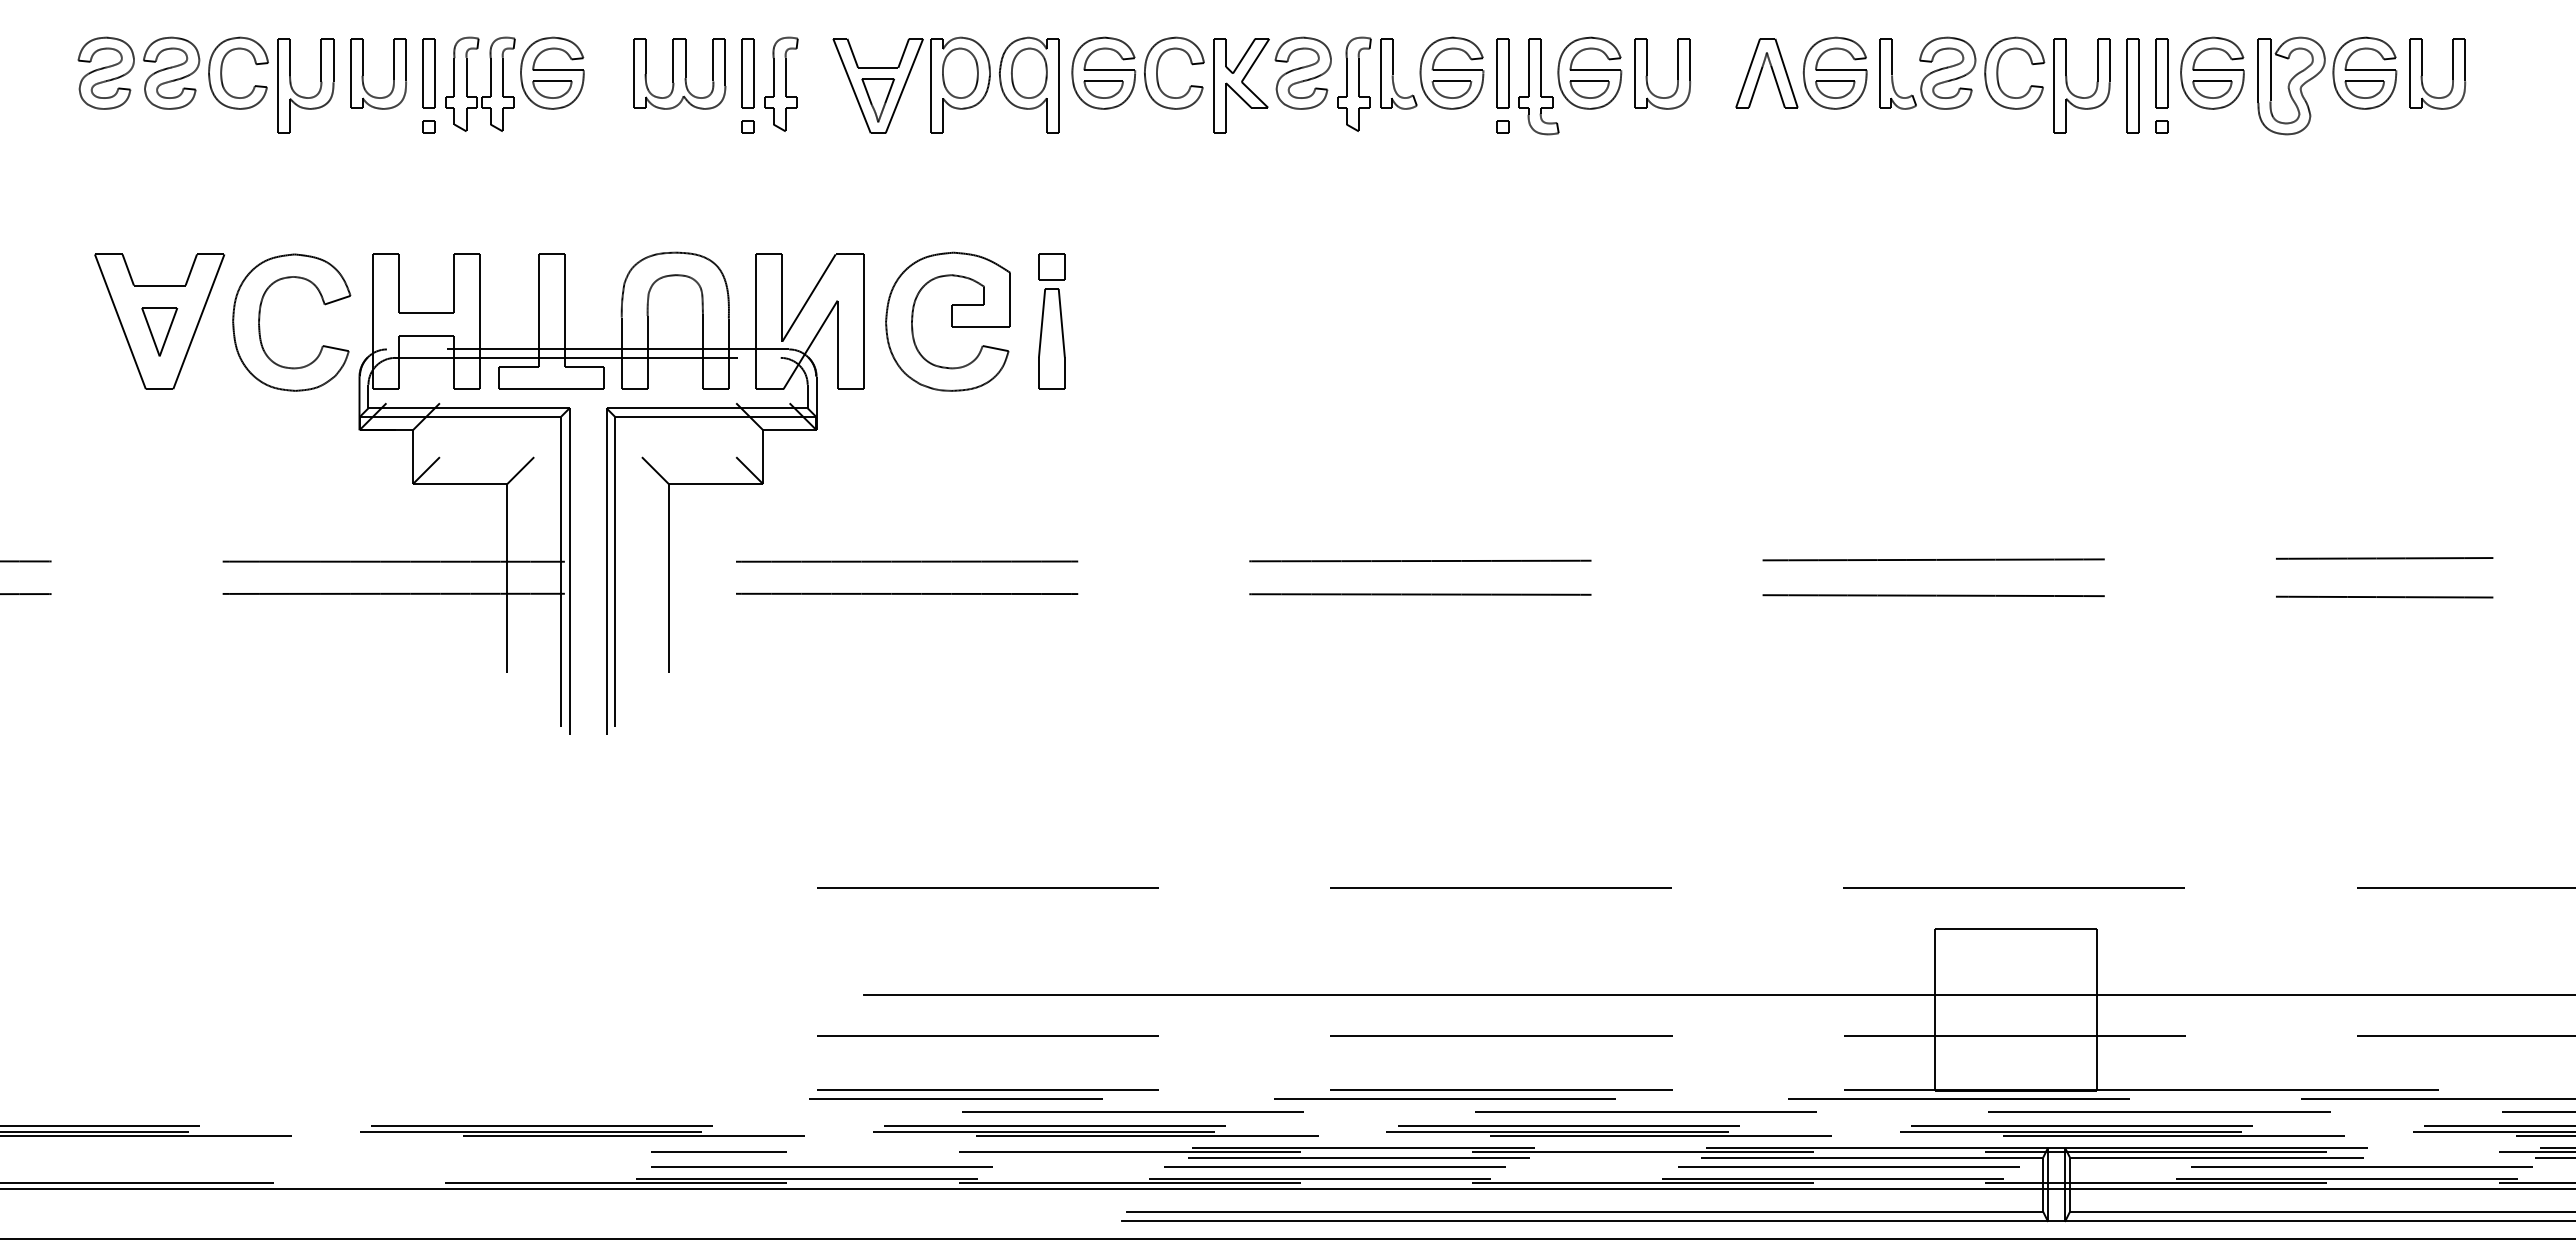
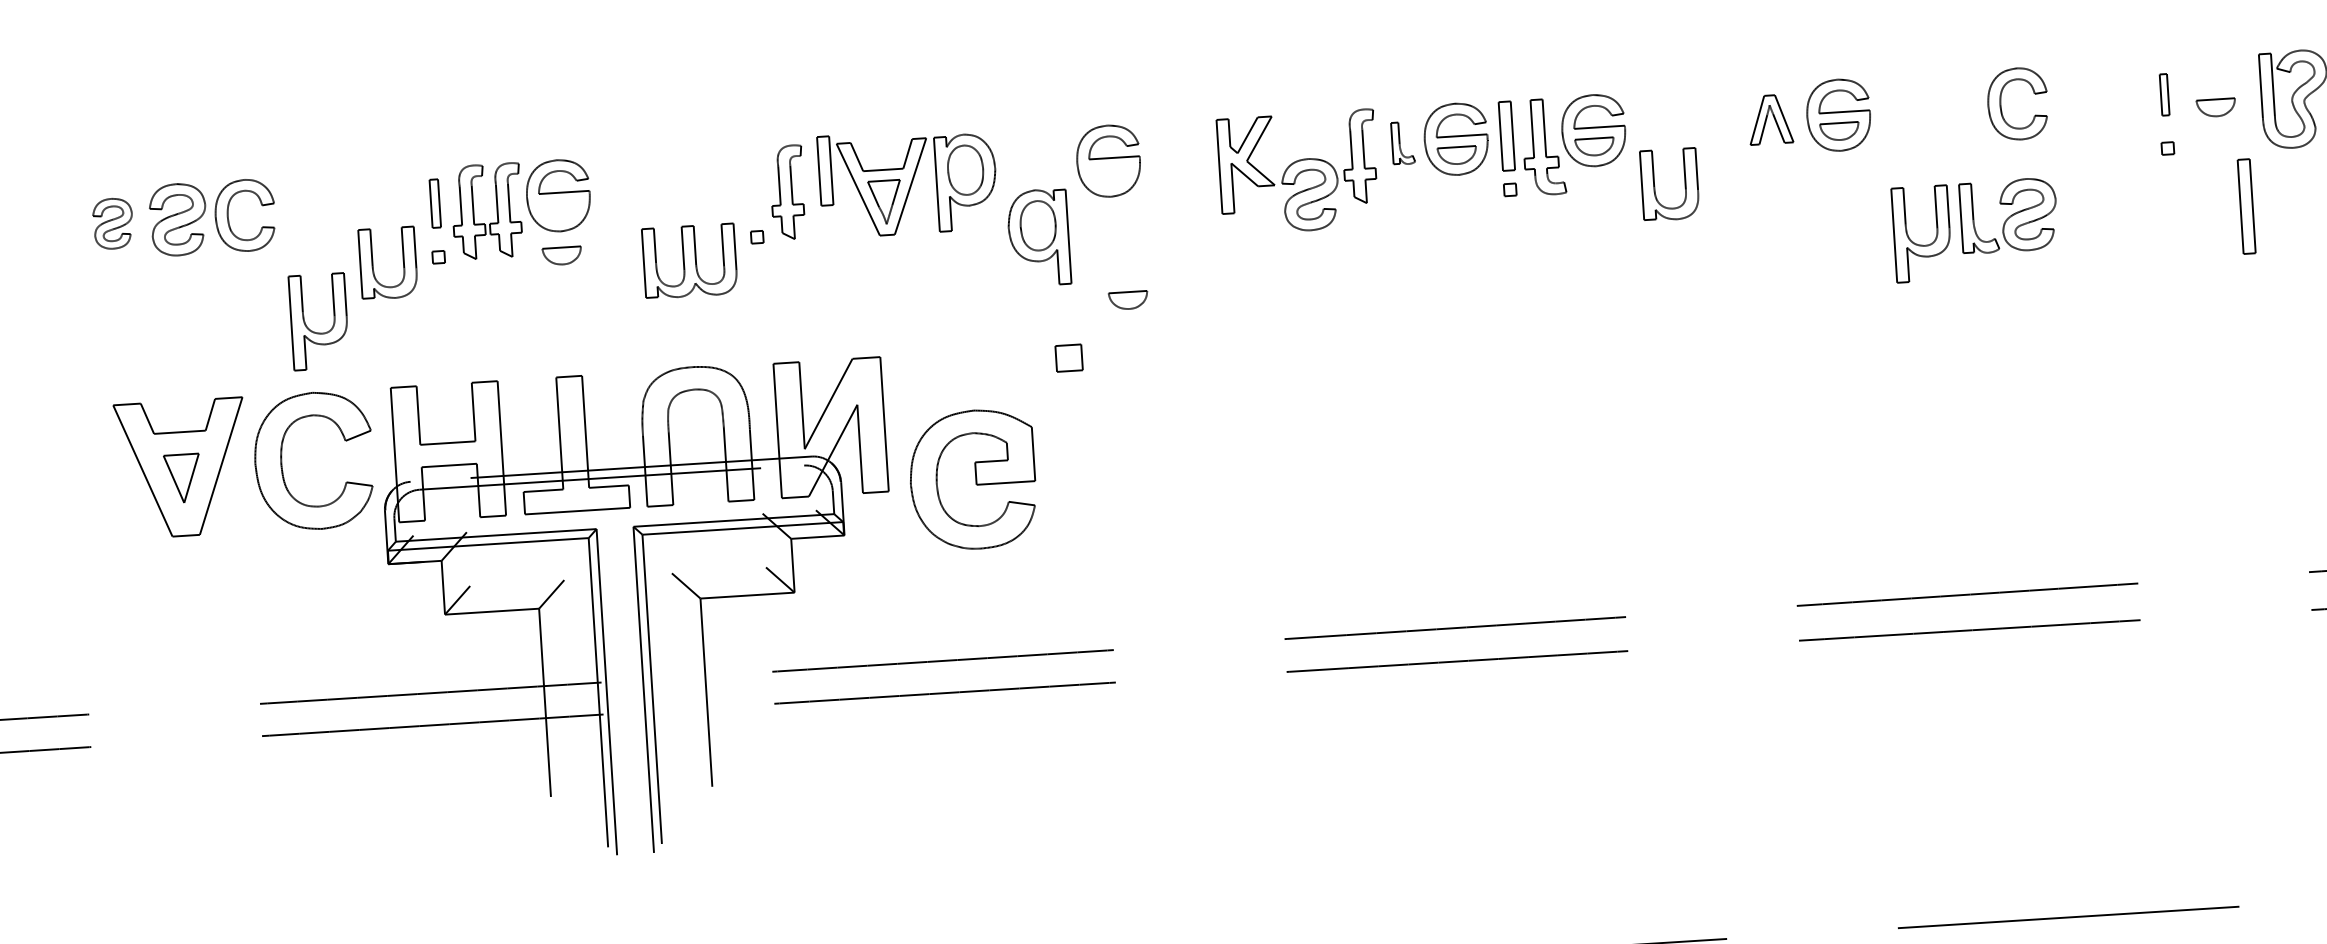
part: (1158, 68) -> (1163, 152), removed
part: (105, 72) -> (112, 223), size x0.7
part: (1302, 72) -> (1309, 193), moved
part: (1927, 72) -> (2008, 215), moved
part: (2212, 72) -> (2215, 90), removed
part: (363, 73) -> (373, 263), moved
part: (428, 73) -> (434, 203), size x0.7
part: (679, 73) -> (689, 260), moved
part: (747, 73) -> (824, 171), moved
part: (1398, 73) -> (1402, 142), size x0.6
part: (1647, 73) -> (1655, 185), moved
part: (1766, 73) -> (1770, 119), size x0.7
part: (2161, 73) -> (2164, 94), size x0.6
part: (1028, 84) -> (1038, 236), moved
part: (2132, 85) -> (2246, 206), moved
part: (552, 89) -> (562, 255), moved
part: (1103, 89) -> (1128, 300), moved
part: (2077, 95) -> (1918, 243), moved
part: (305, 96) -> (319, 332), moved
part: (947, 321) -> (972, 479), moved
part: (1051, 338) -> (1073, 429), removed

